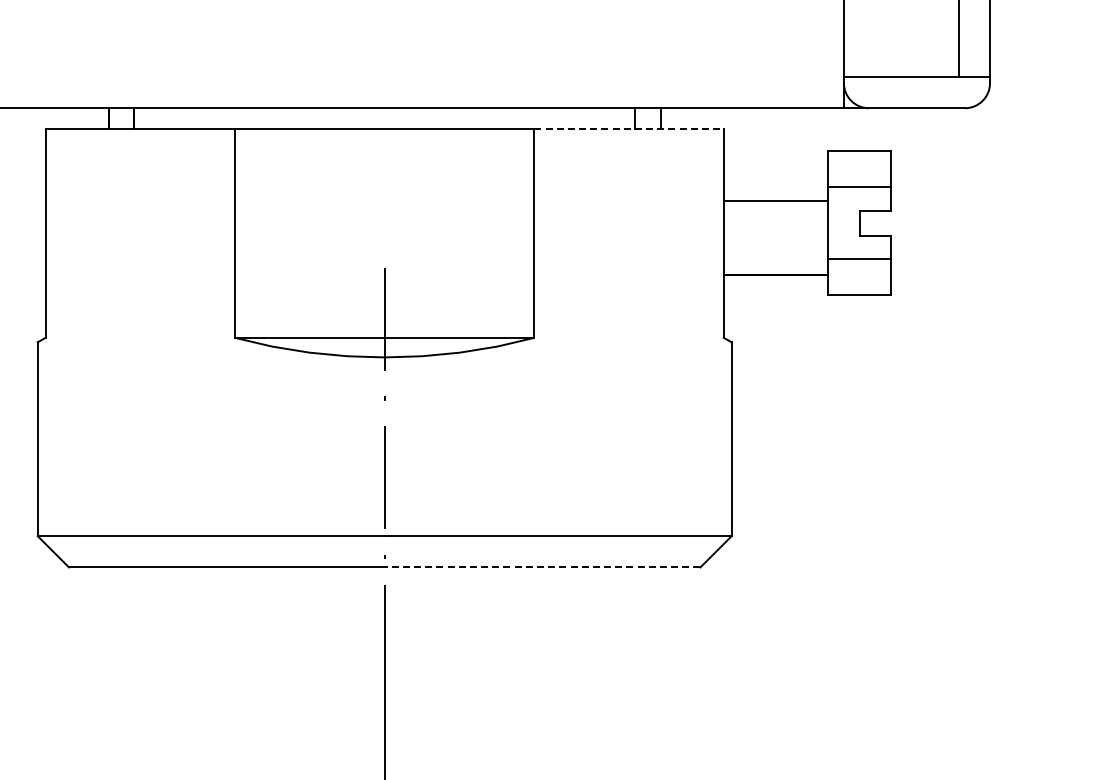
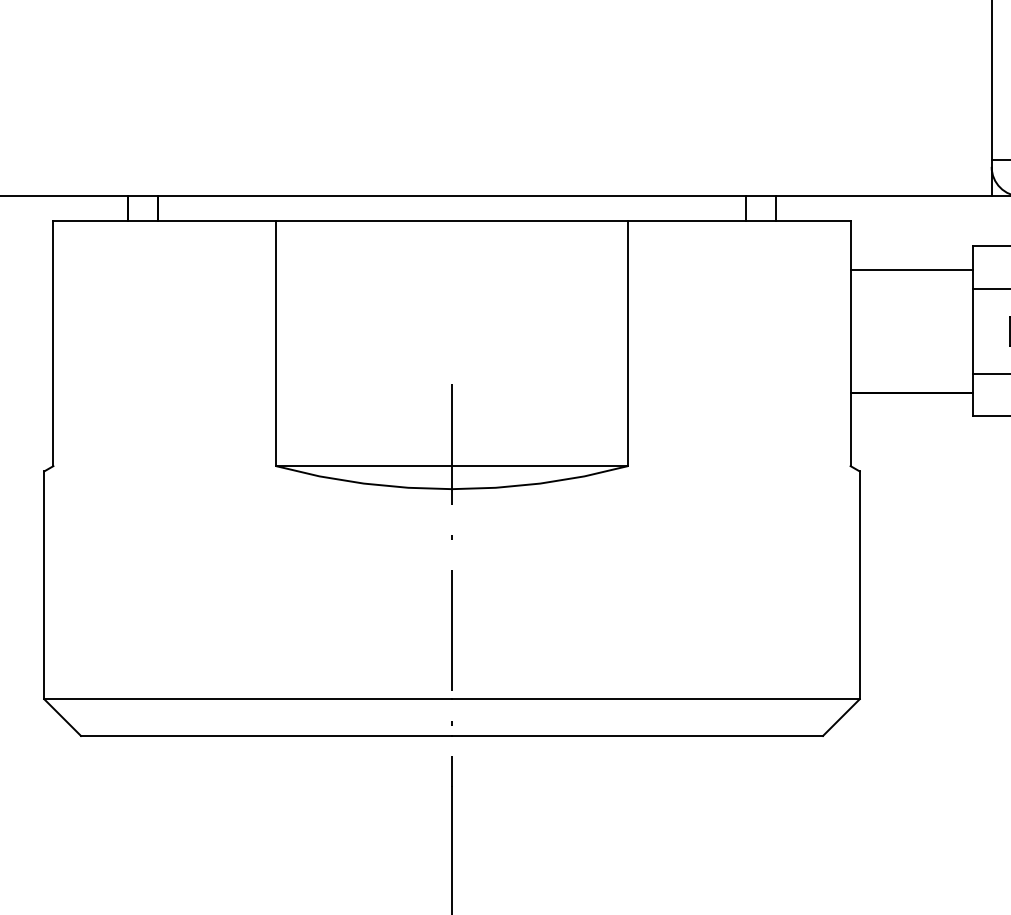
line: (629, 129) -> (739, 221), dashed -> solid
line: (775, 200) -> (911, 269), moved
line: (542, 567) -> (637, 736), dashed -> solid

